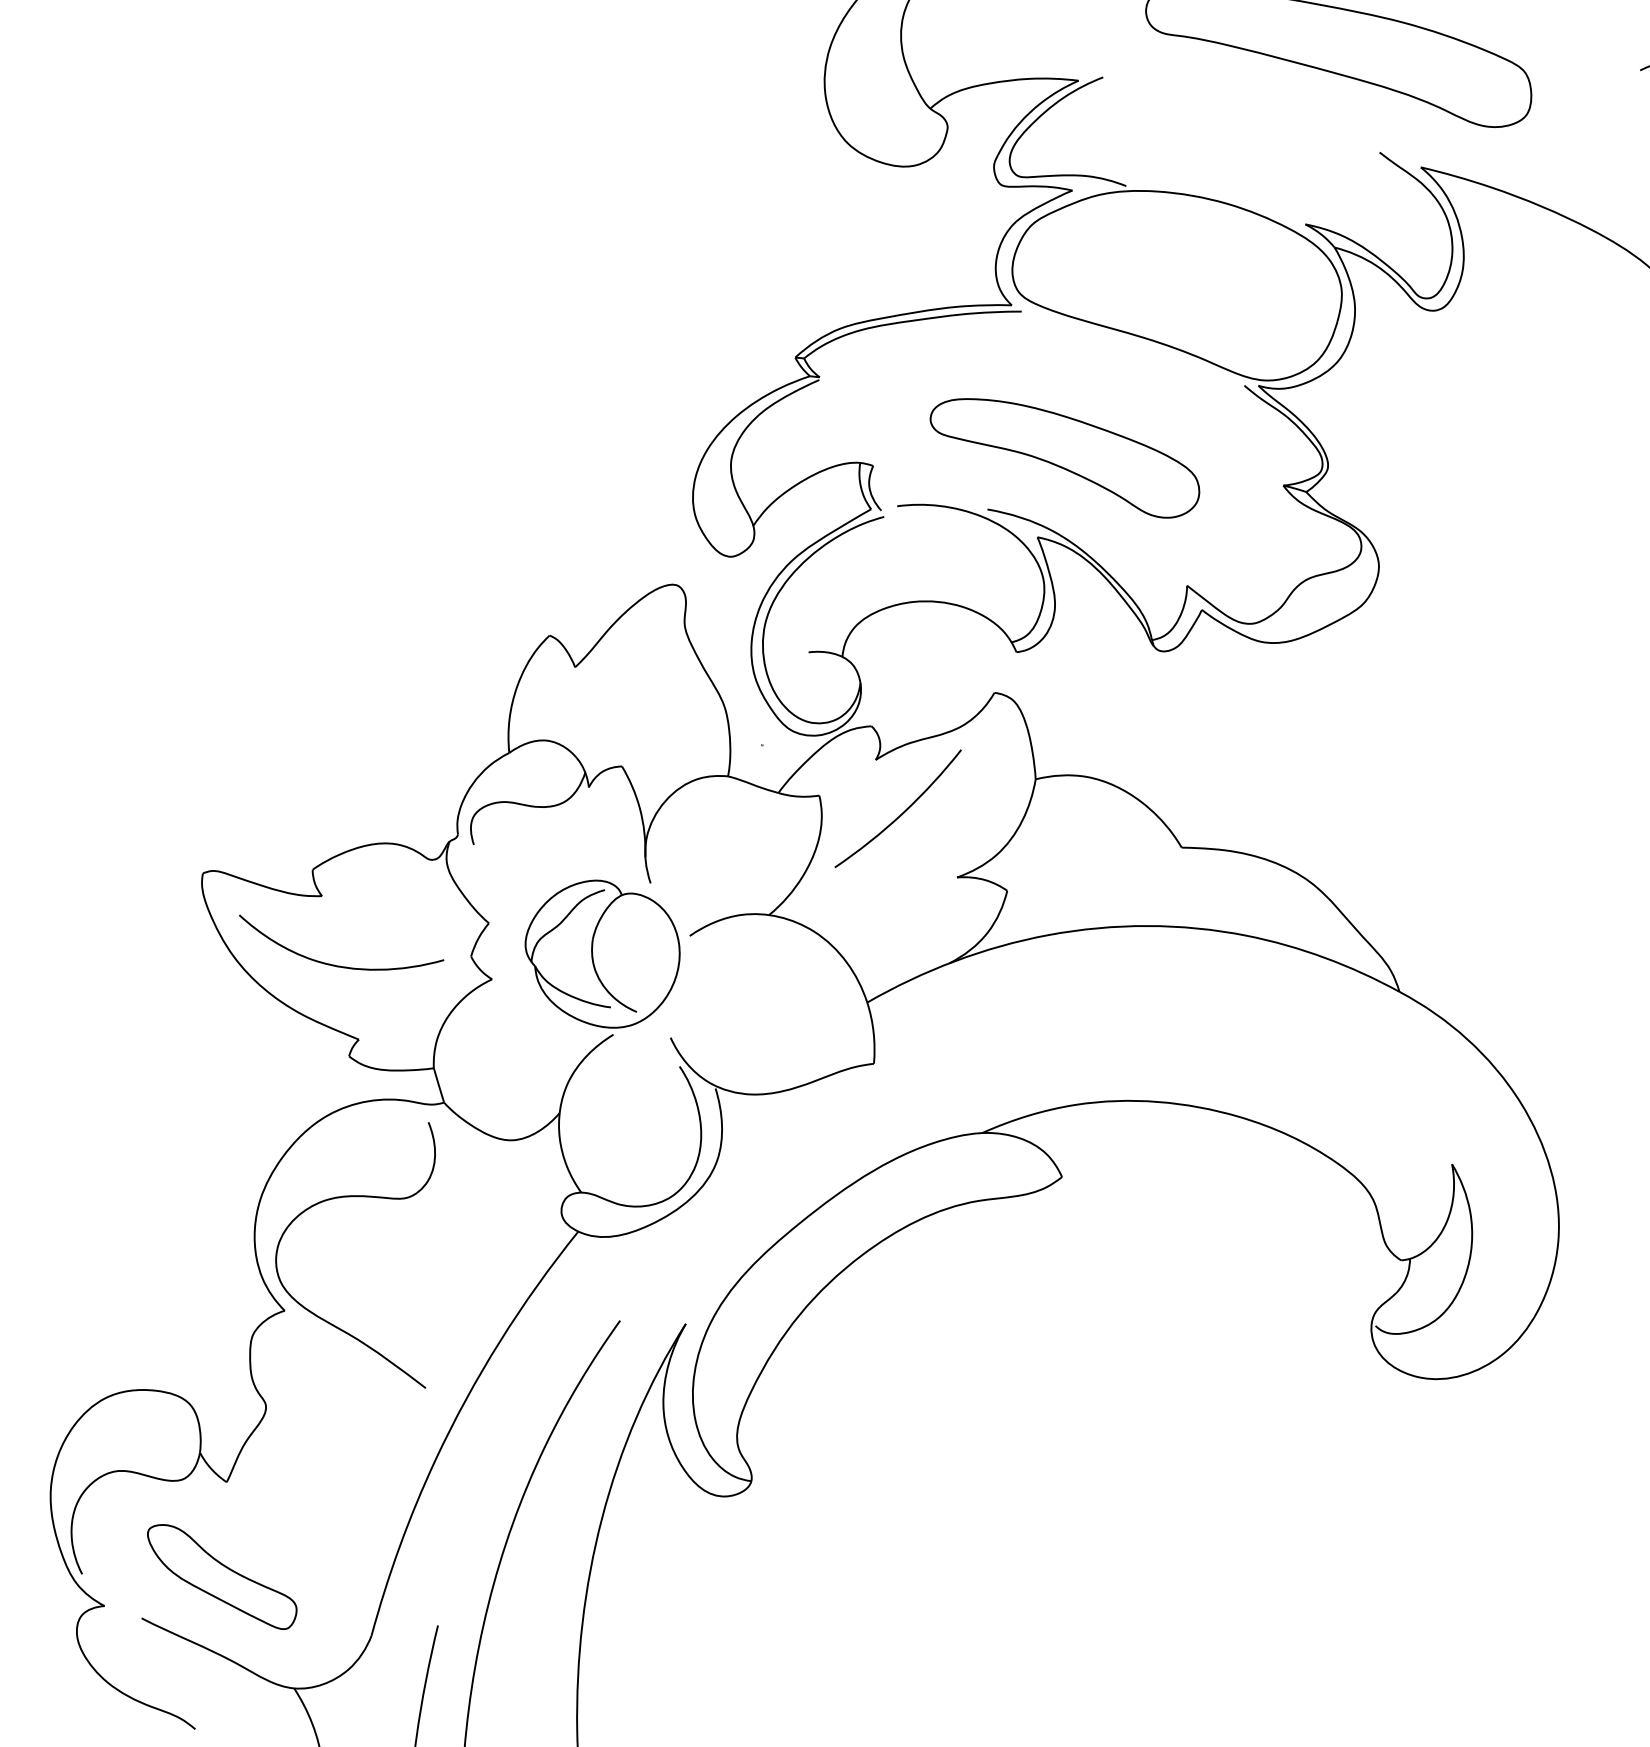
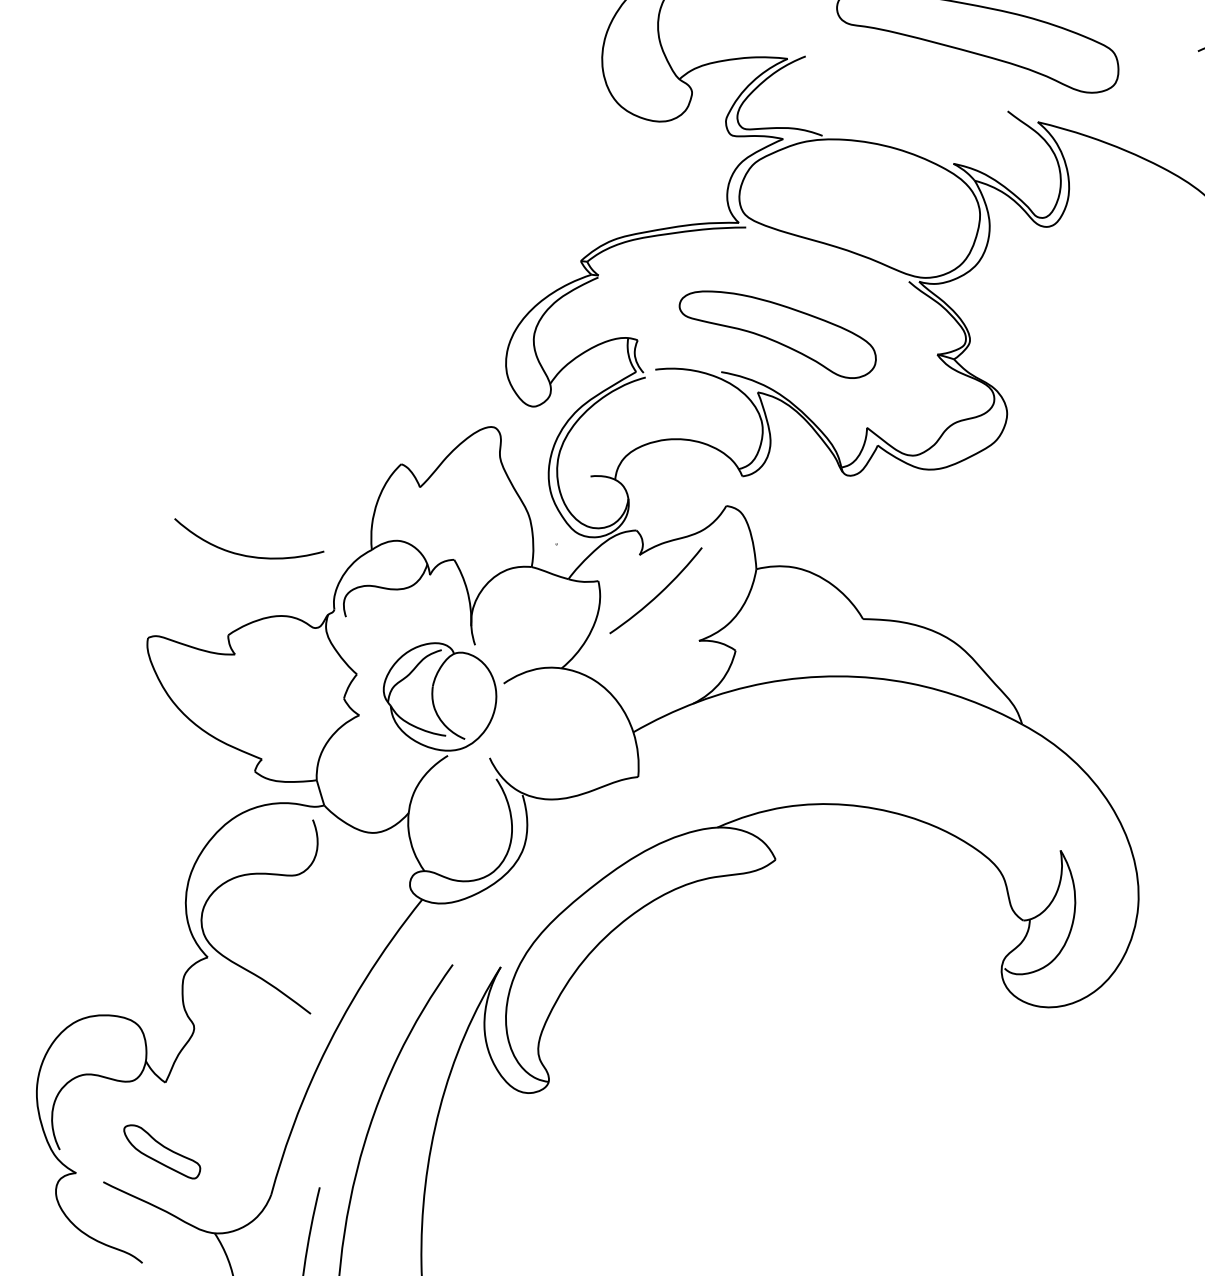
curve: (340, 965) -> (248, 555), moved
part: (222, 1576) -> (162, 1151), size x0.7

